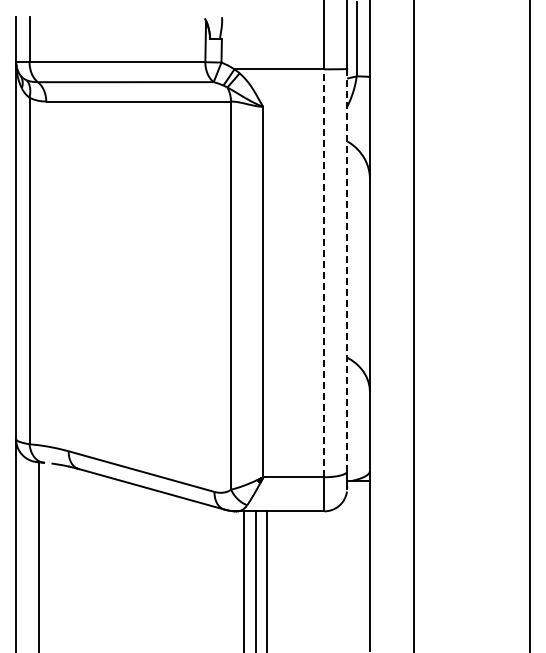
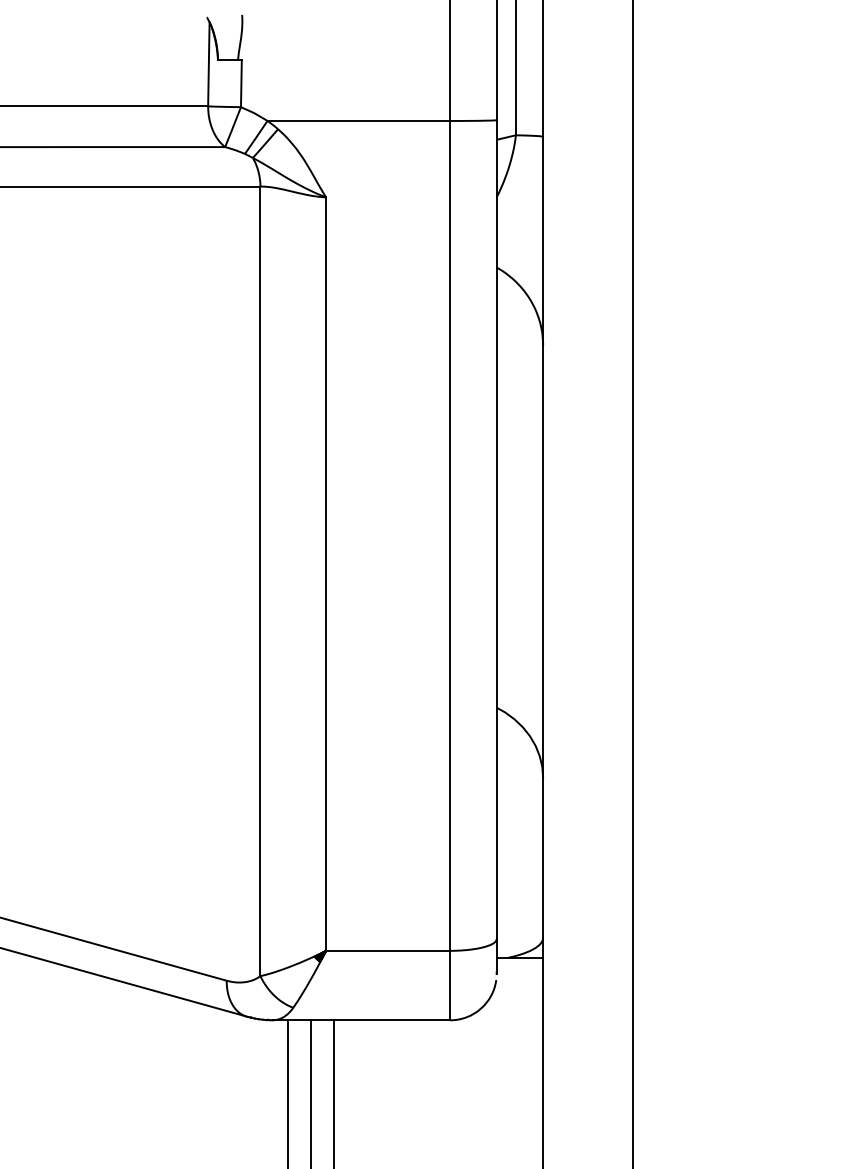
line: (347, 270) -> (497, 530), dashed -> solid
line: (324, 273) -> (450, 536), dashed -> solid

